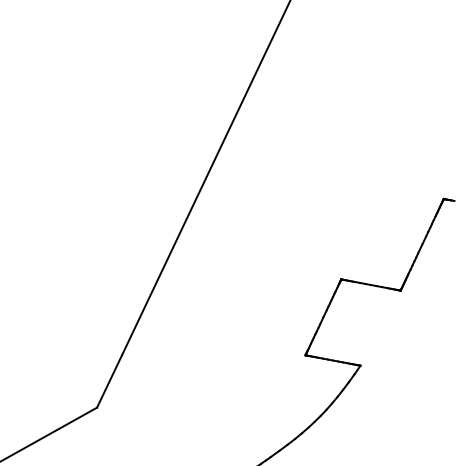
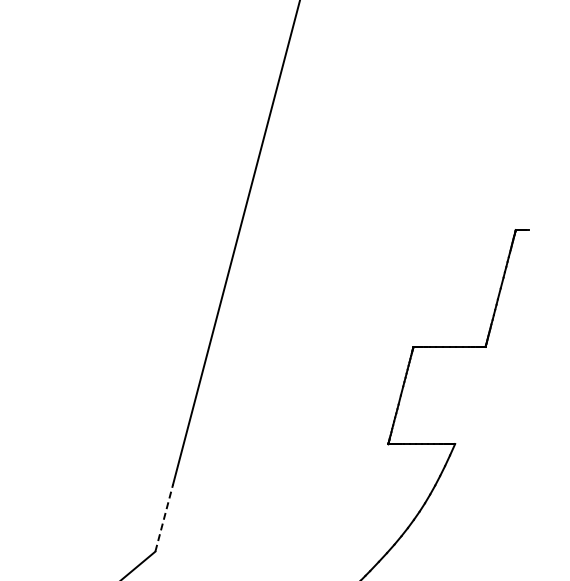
line: (109, 381) -> (164, 518), solid -> dashed

